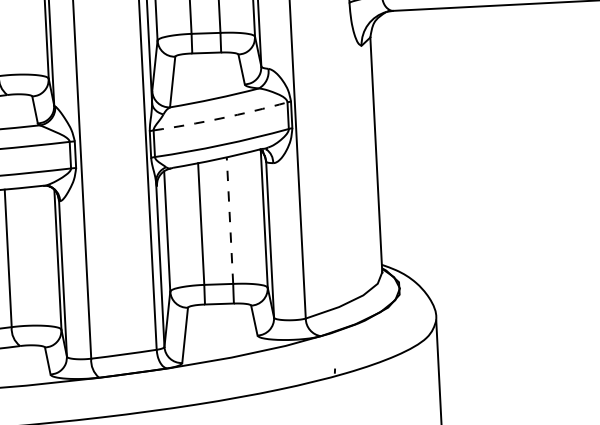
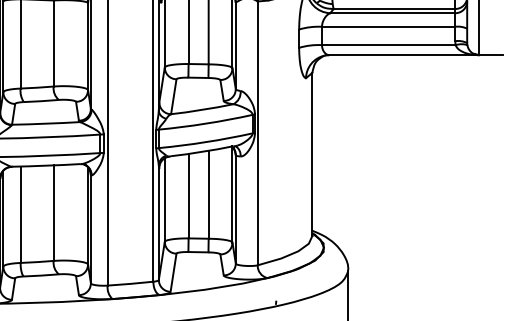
arc: (221, 118) -> (206, 123), dashed -> solid
line: (229, 220) -> (208, 194), dashed -> solid

